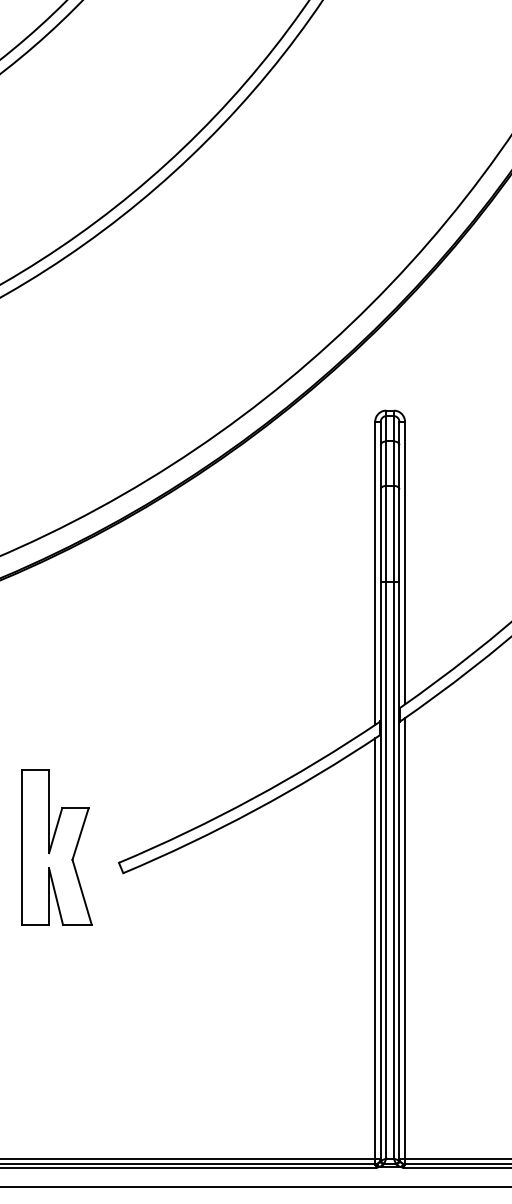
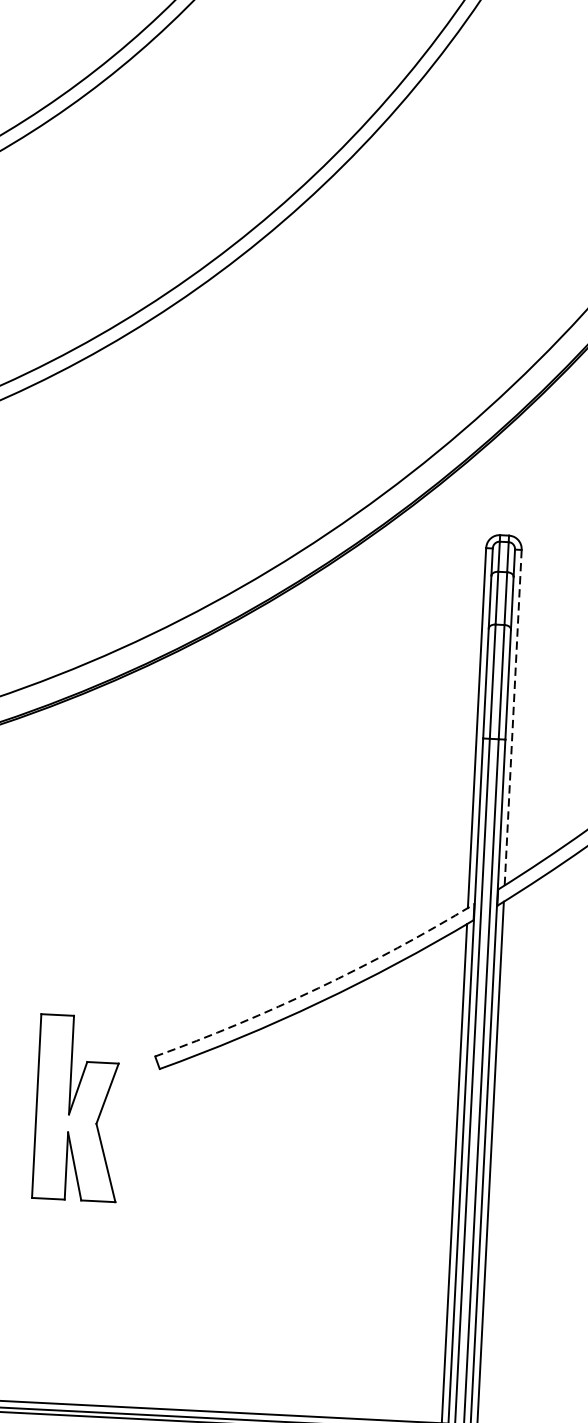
line: (405, 563) -> (513, 718), solid -> dashed
arc: (253, 798) -> (318, 988), solid -> dashed
part: (56, 847) -> (78, 1108), moved

